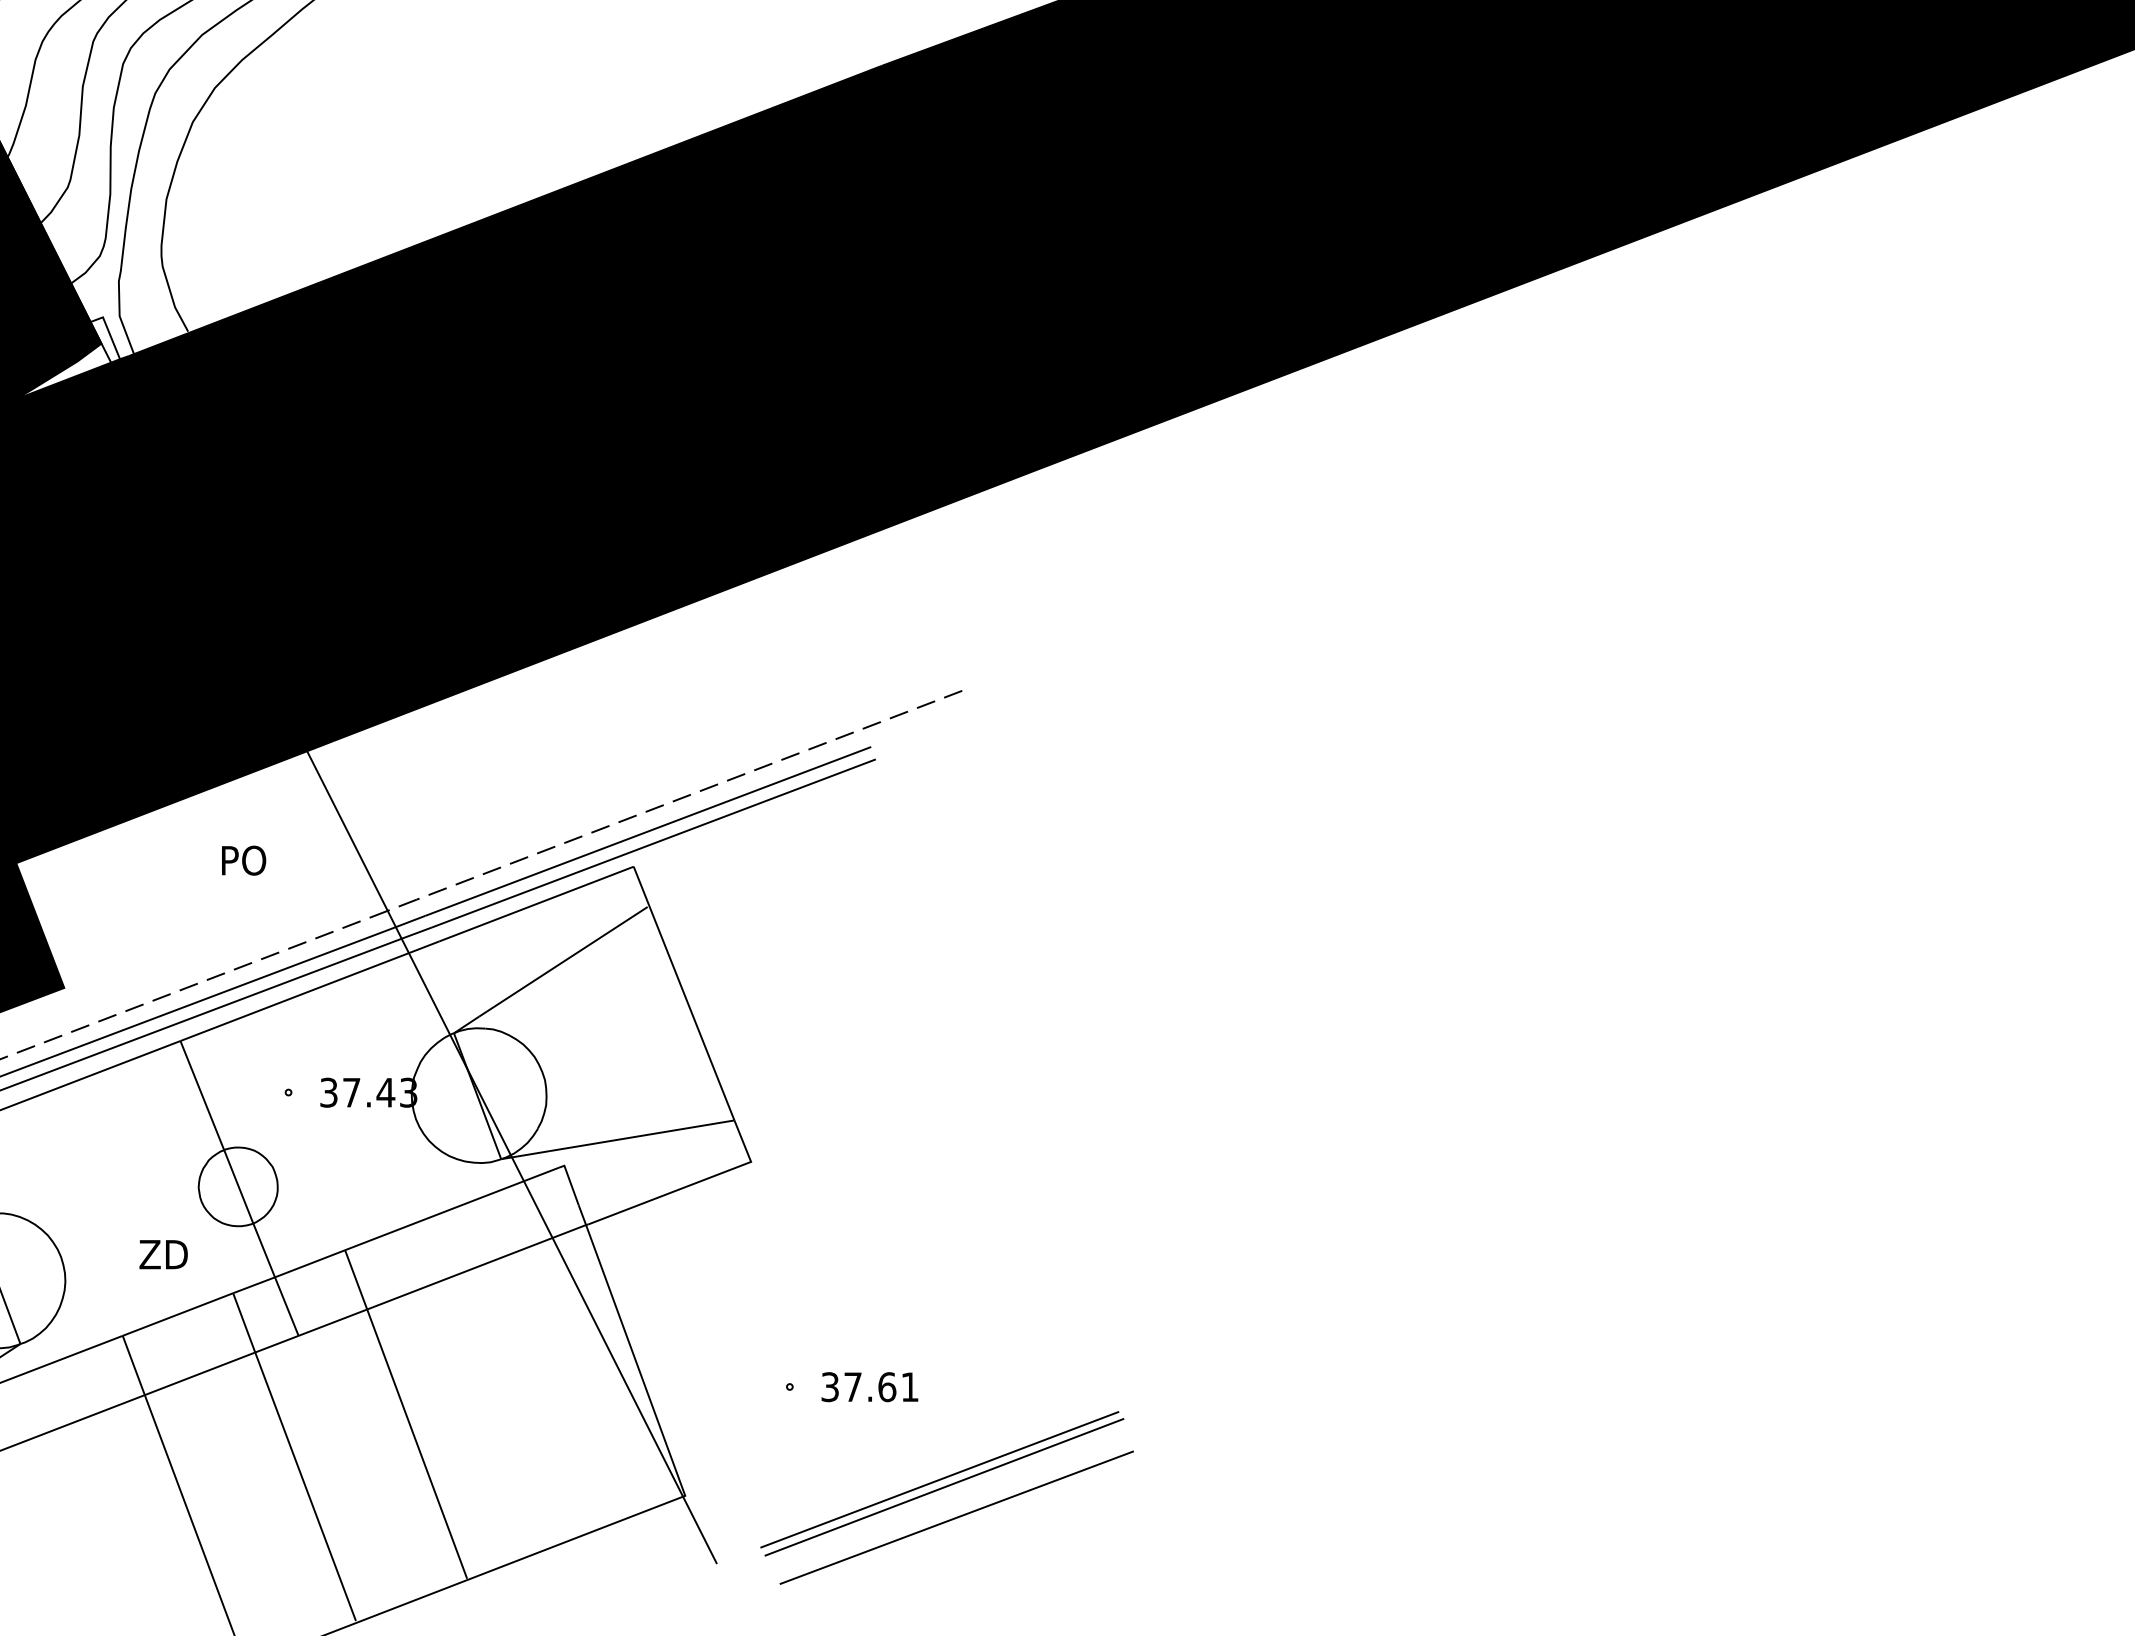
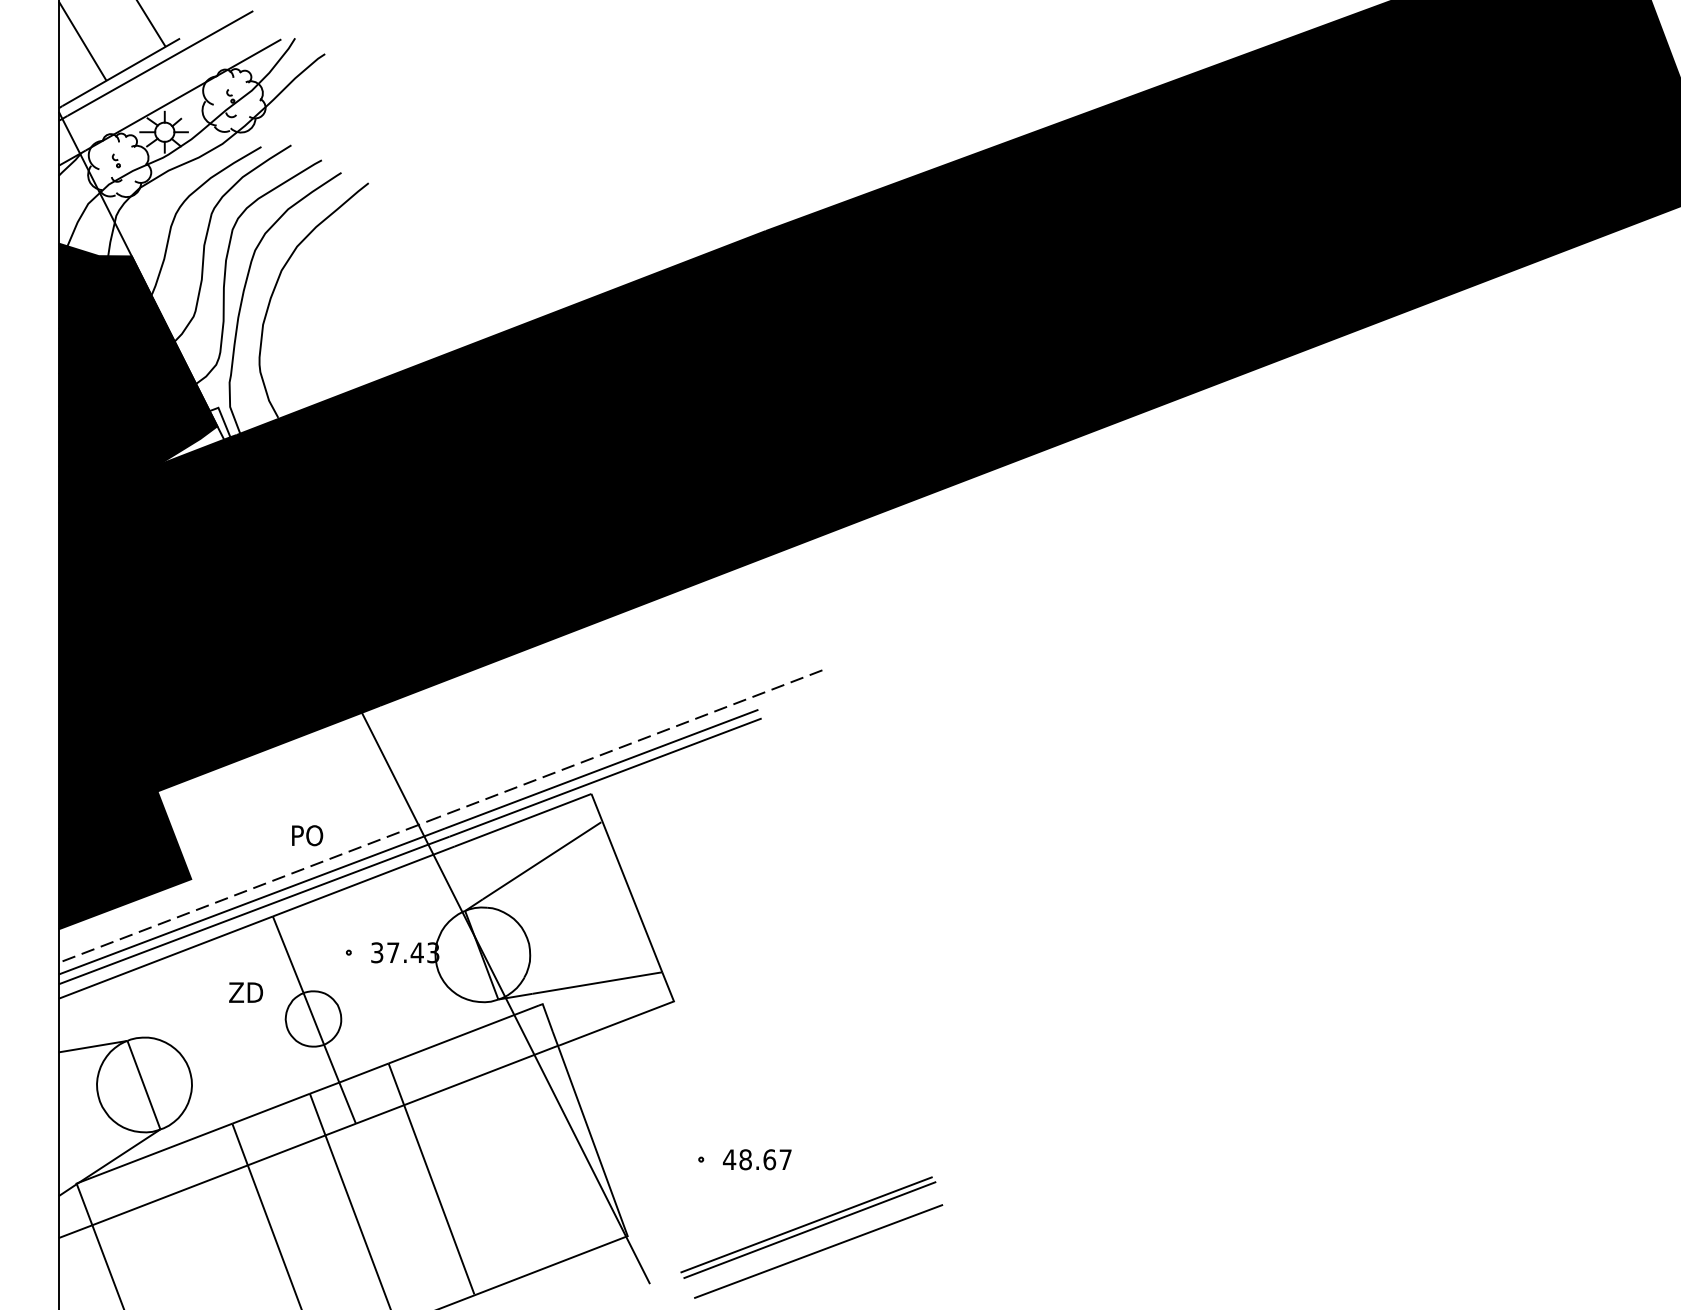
text: (243, 860) -> (307, 835), moved
text: (162, 1254) -> (245, 992), moved
text: (868, 1386) -> (756, 1159), 37.61 -> 48.67

